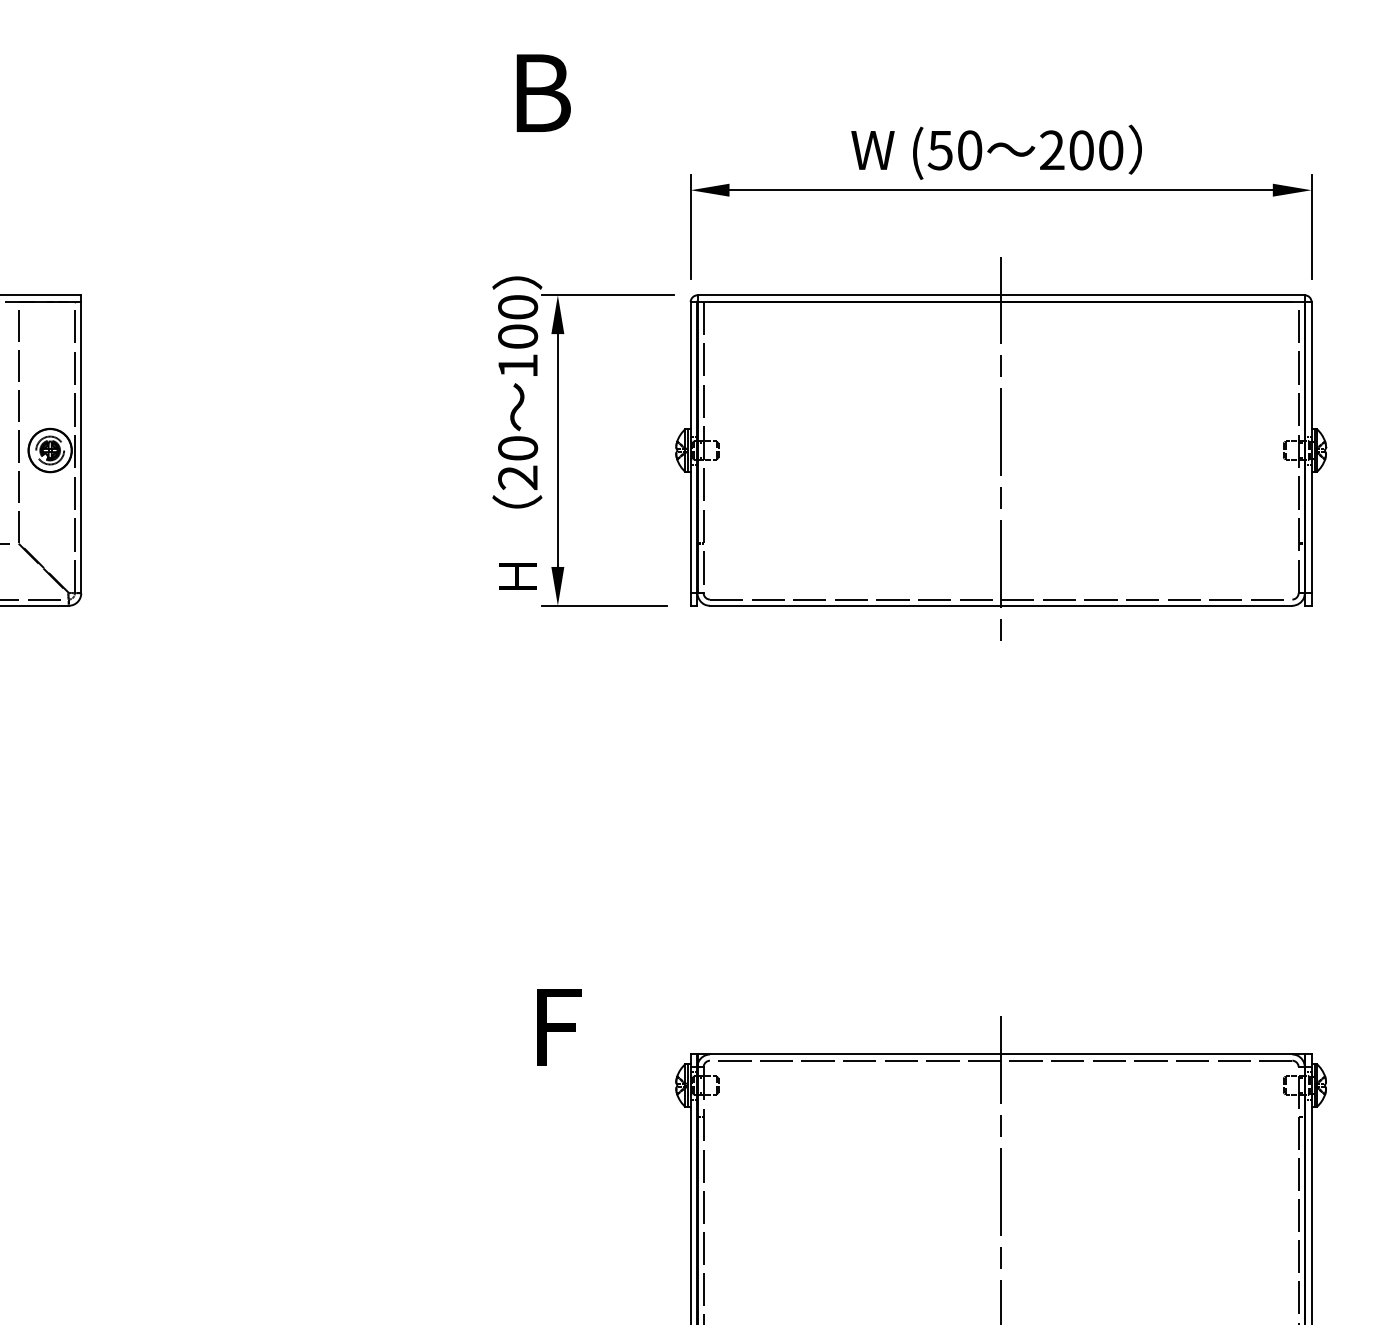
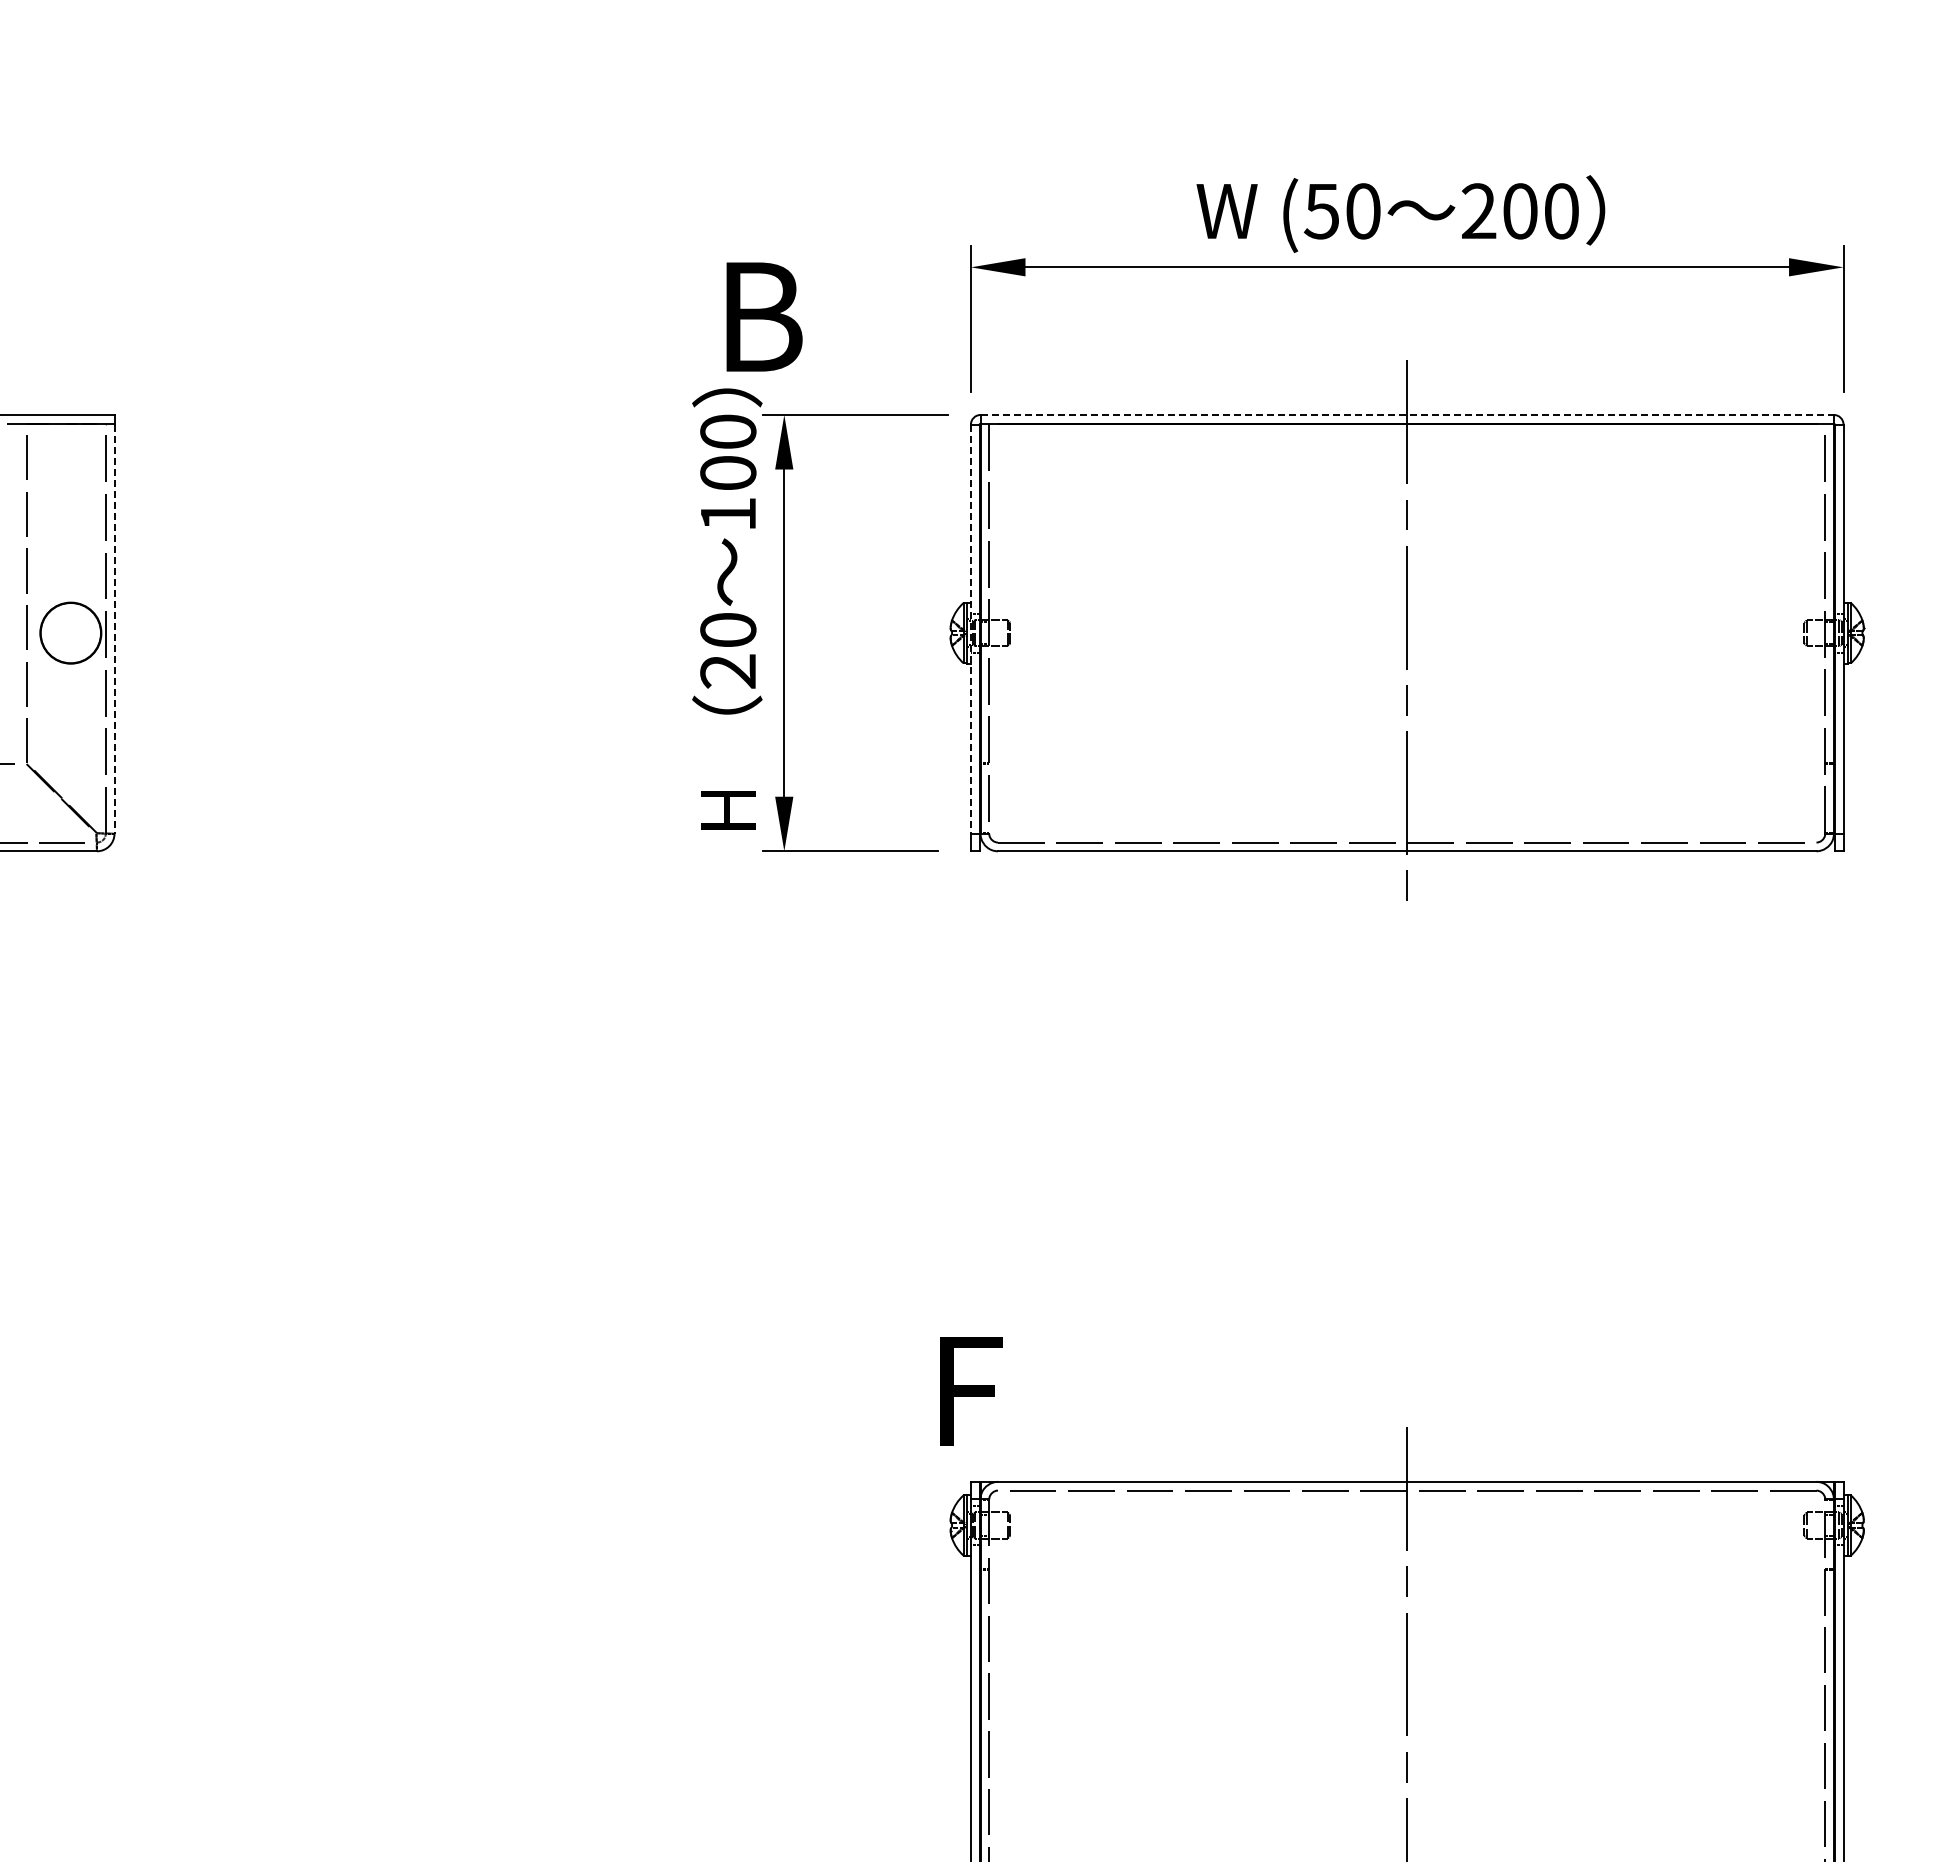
text: (543, 92) -> (764, 316), moved
line: (1001, 295) -> (1407, 415), solid -> dashed
line: (81, 447) -> (114, 629), solid -> dashed
line: (690, 447) -> (970, 629), solid -> dashed
part: (49, 450) -> (70, 632), removed
text: (559, 1027) -> (971, 1391), moved

